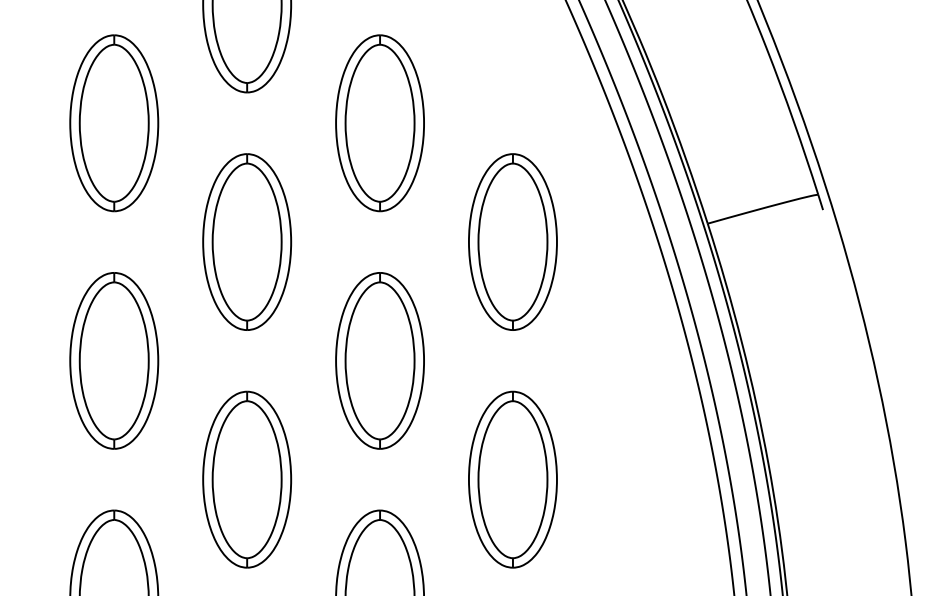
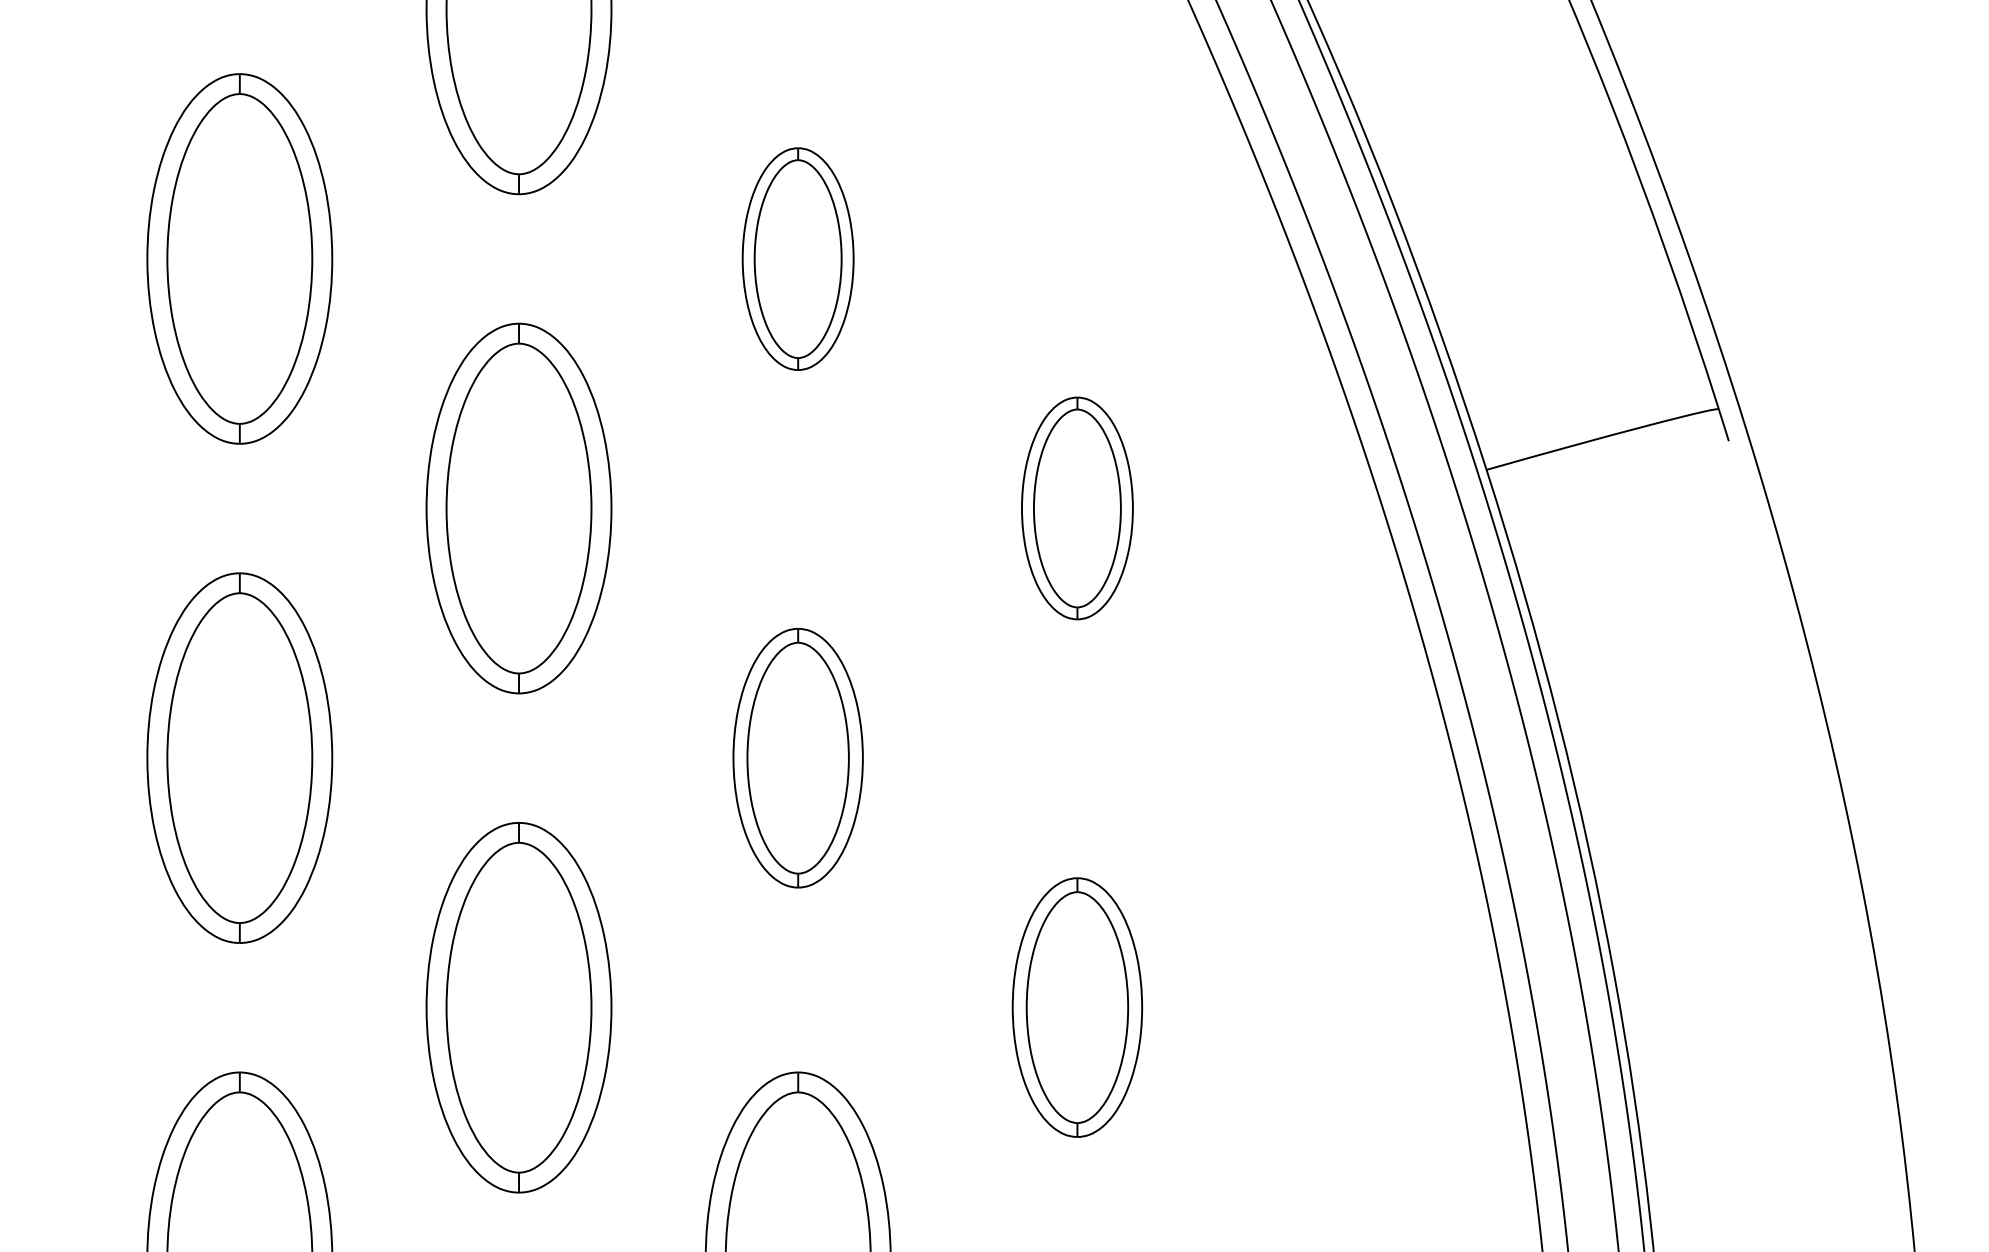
part: (379, 123) -> (797, 259), size x0.6
part: (512, 241) -> (1076, 507), size x0.6
part: (379, 360) -> (797, 757), size x0.7
part: (512, 479) -> (1076, 1007), size x0.7

